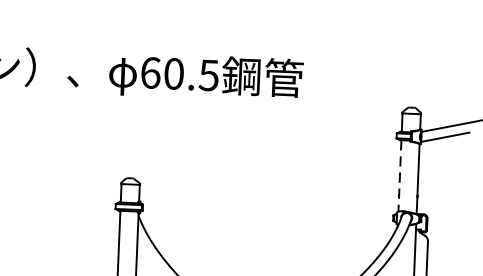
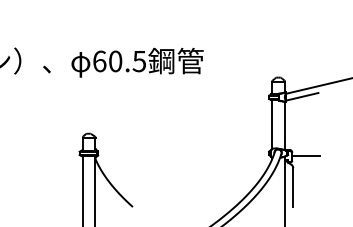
line: (400, 175) -> (272, 124), dashed -> solid
line: (446, 224) -> (305, 156), added

